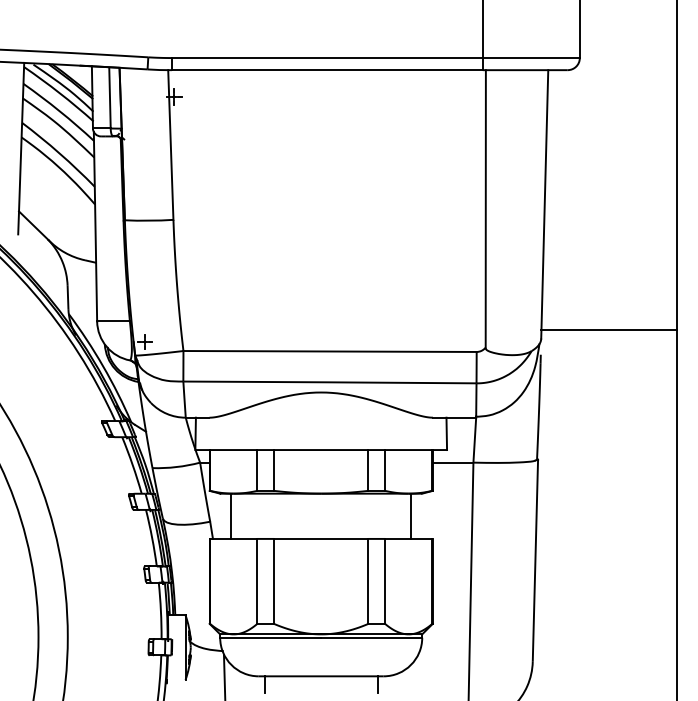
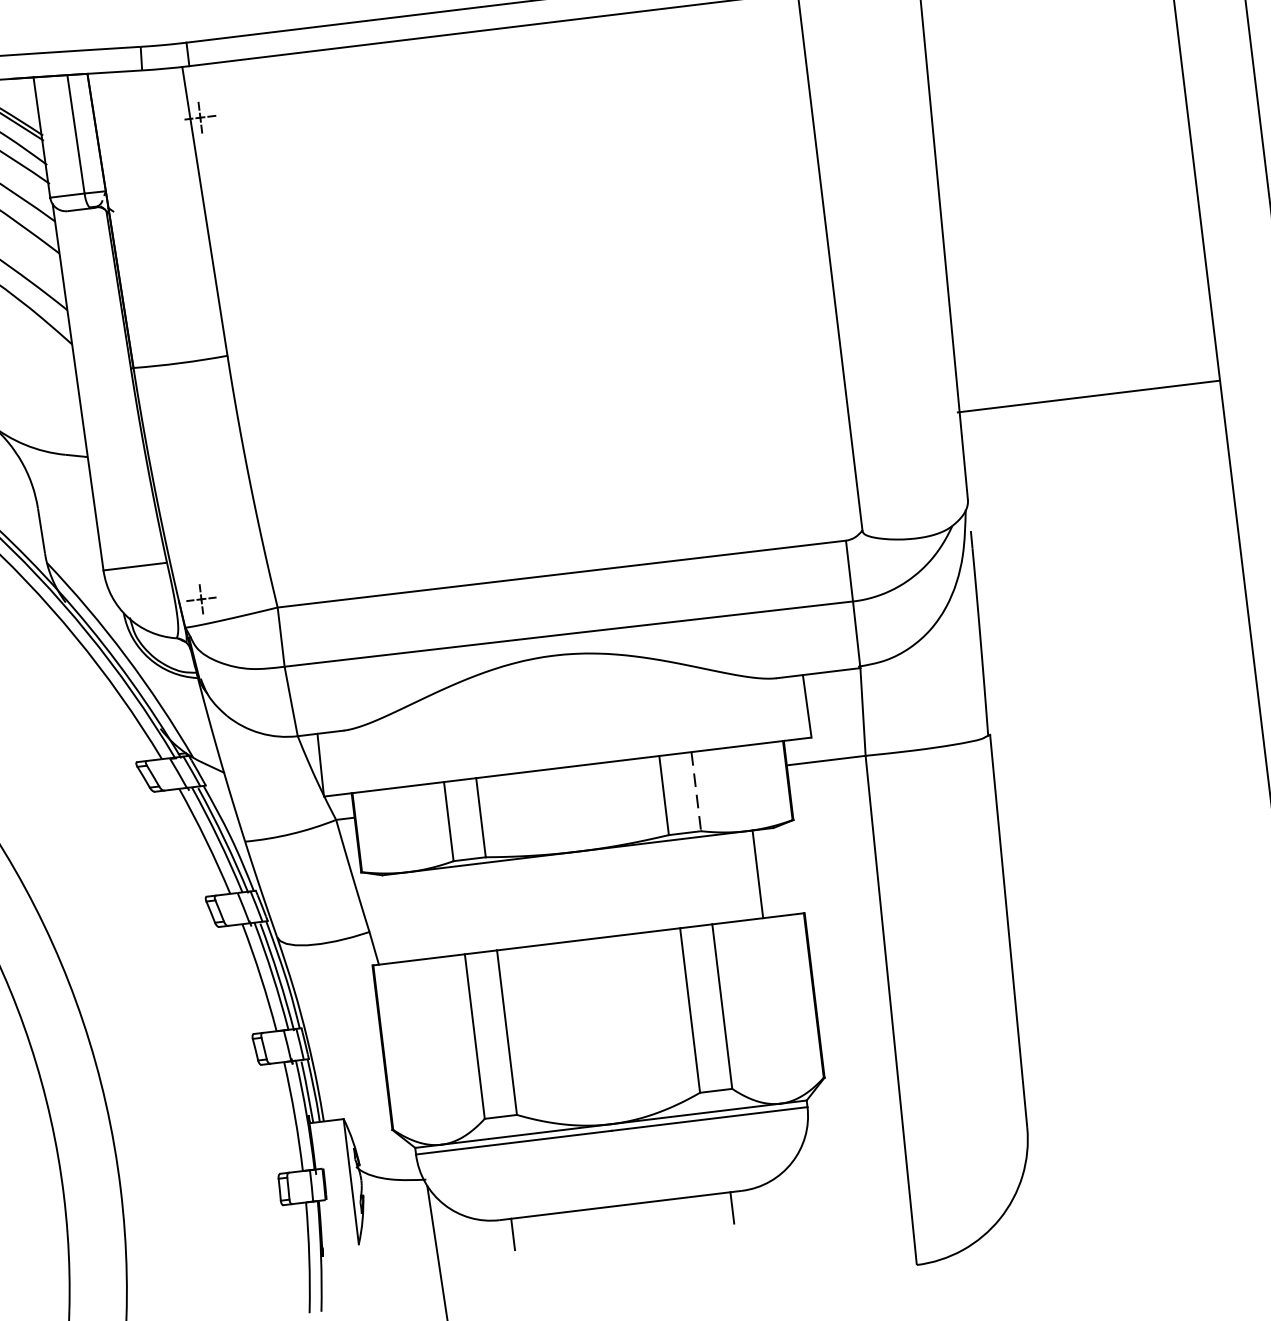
line: (608, 329) -> (1087, 396), moved
line: (385, 470) -> (697, 791), solid -> dashed
line: (231, 515) -> (409, 914), removed

